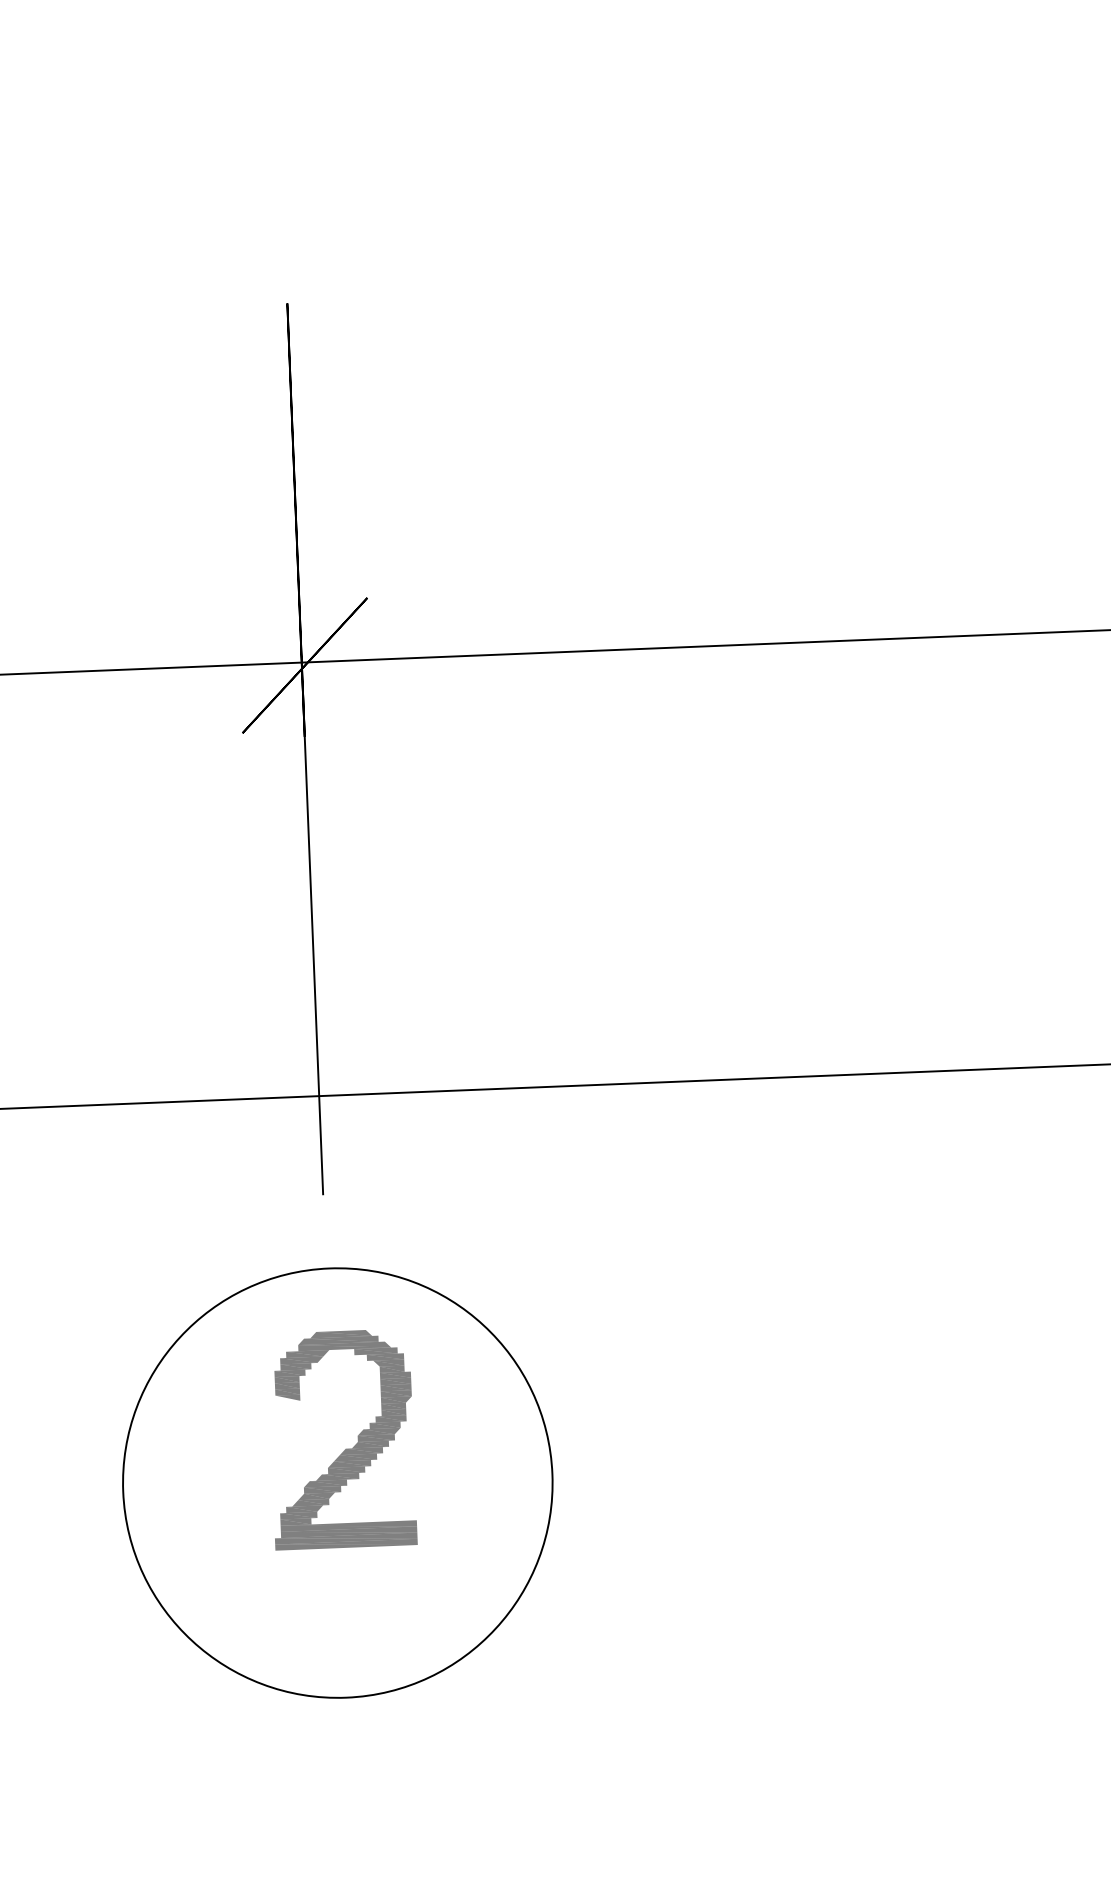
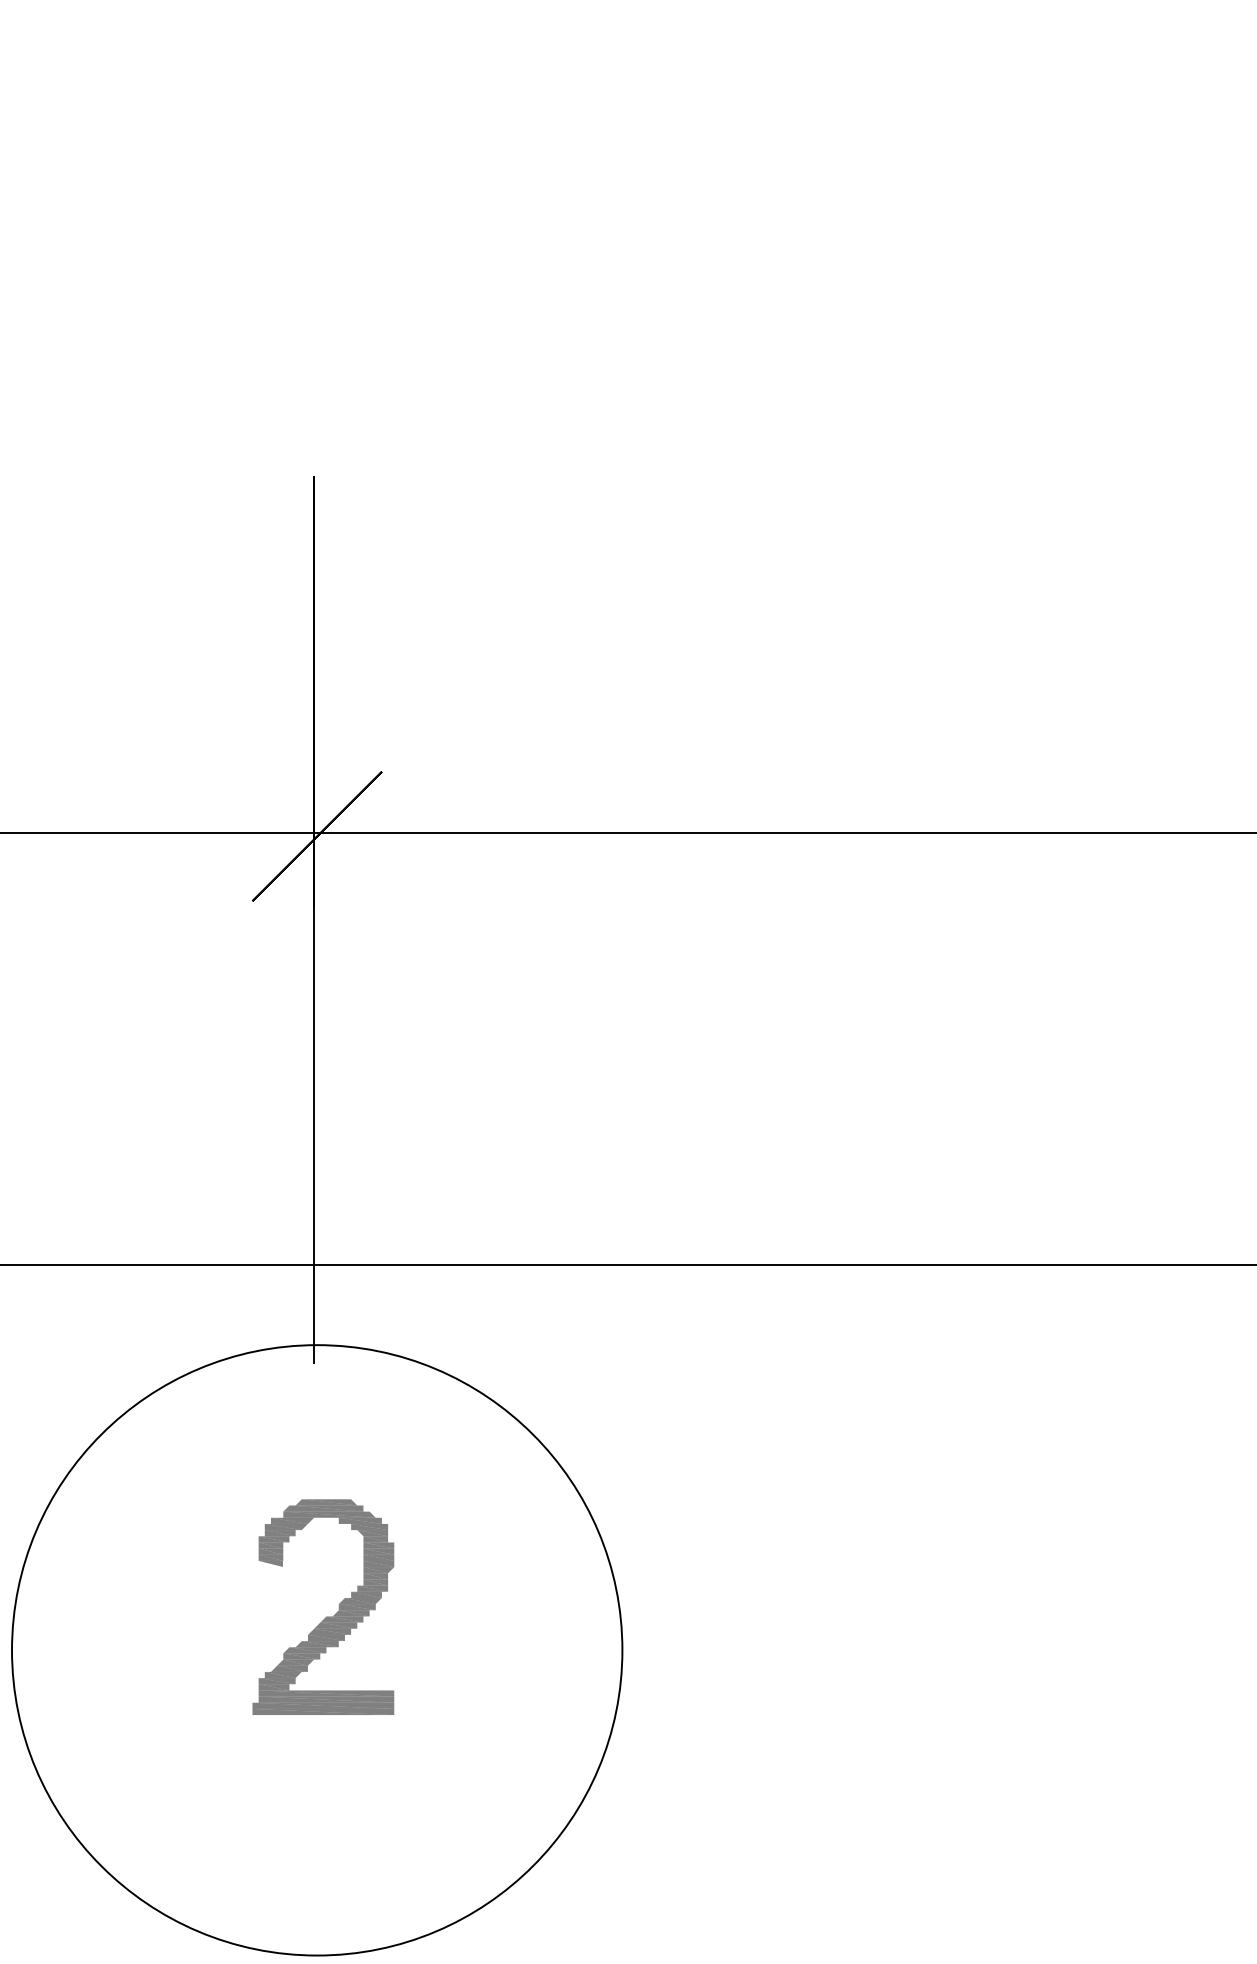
circle: (338, 1483) -> (317, 1650), size x1.43

